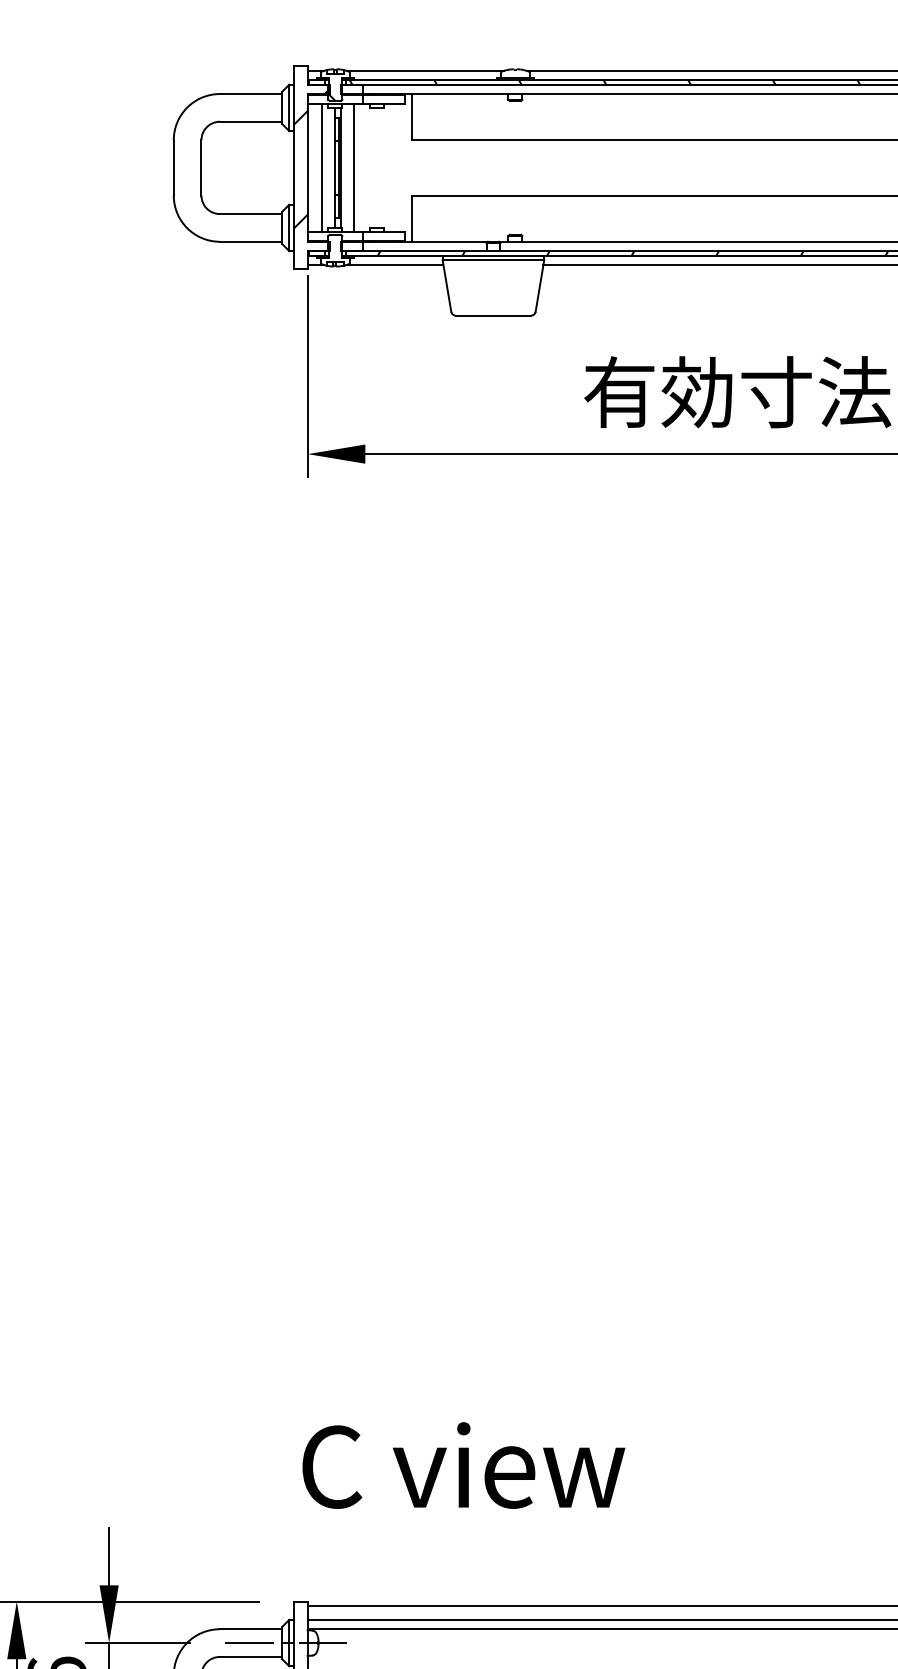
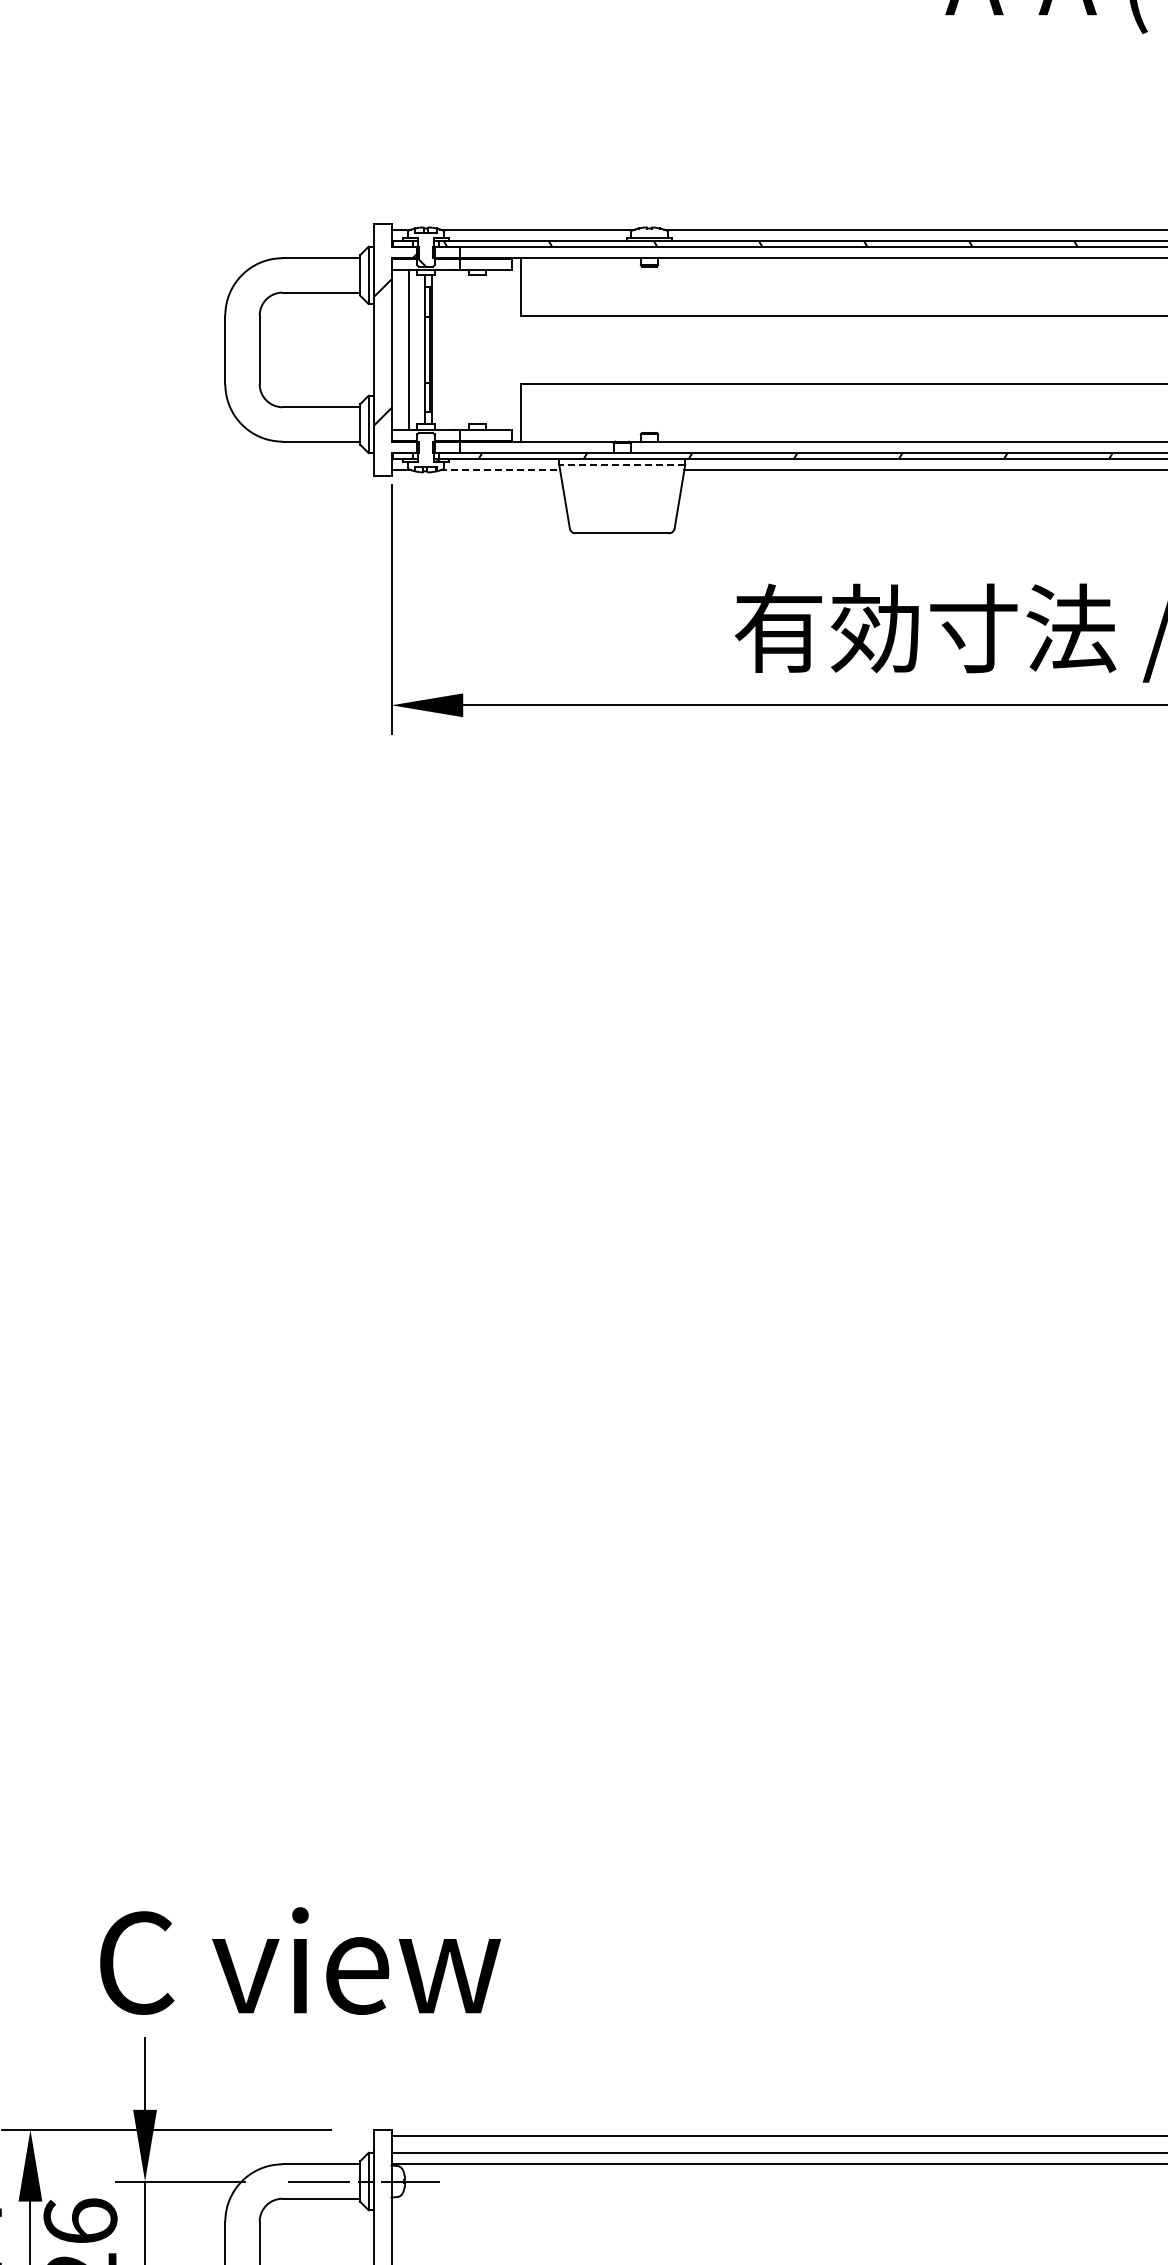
line: (353, 167) -> (448, 349), removed
line: (492, 260) -> (621, 464), solid -> dashed
line: (395, 265) -> (500, 470), solid -> dashed
text: (463, 1465) -> (300, 1960), moved

